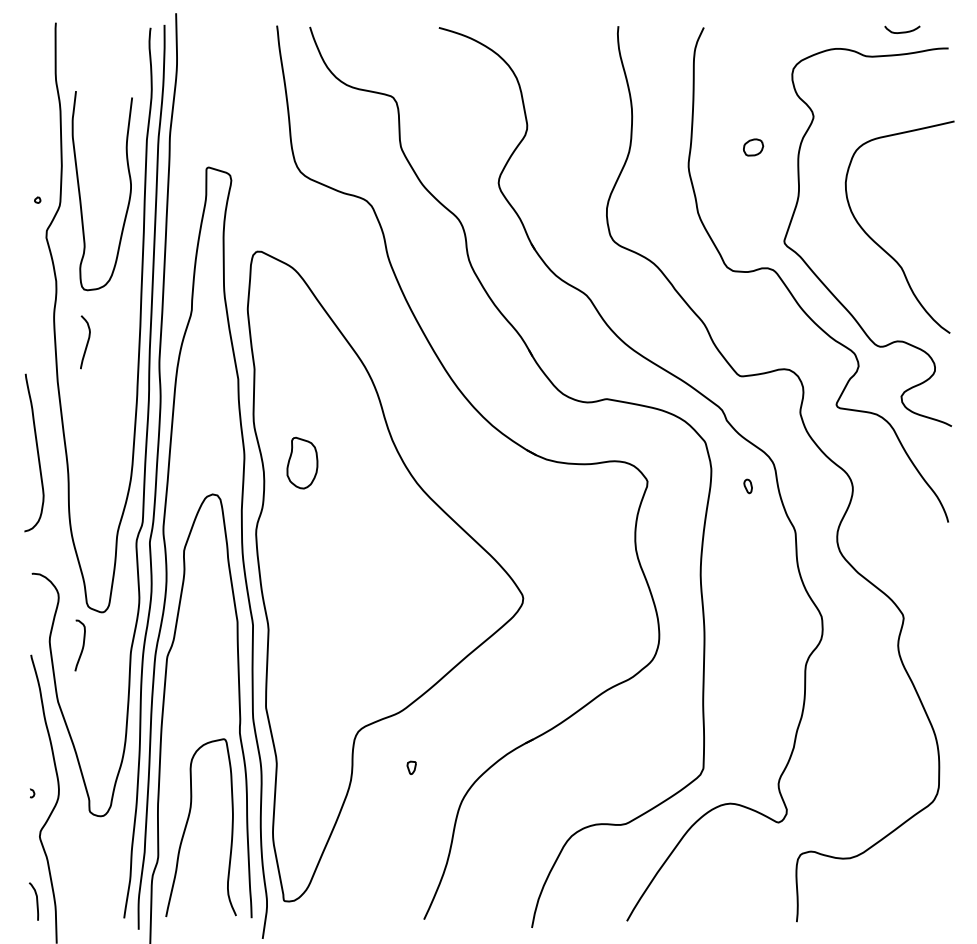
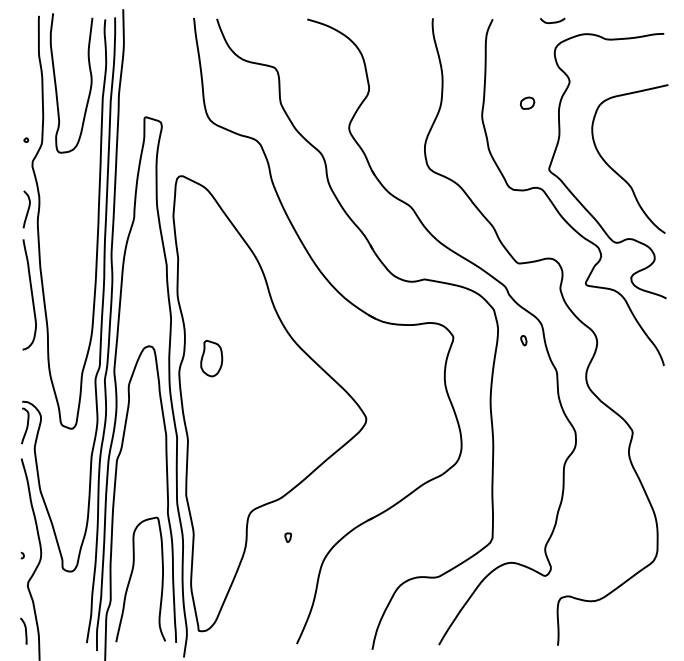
curve: (902, 31) -> (552, 22), moved
curve: (80, 191) -> (56, 83), moved
curve: (86, 342) -> (27, 209), moved
curve: (36, 450) -> (31, 293), moved
part: (302, 462) -> (211, 358), moved
curve: (82, 645) -> (26, 426), moved

